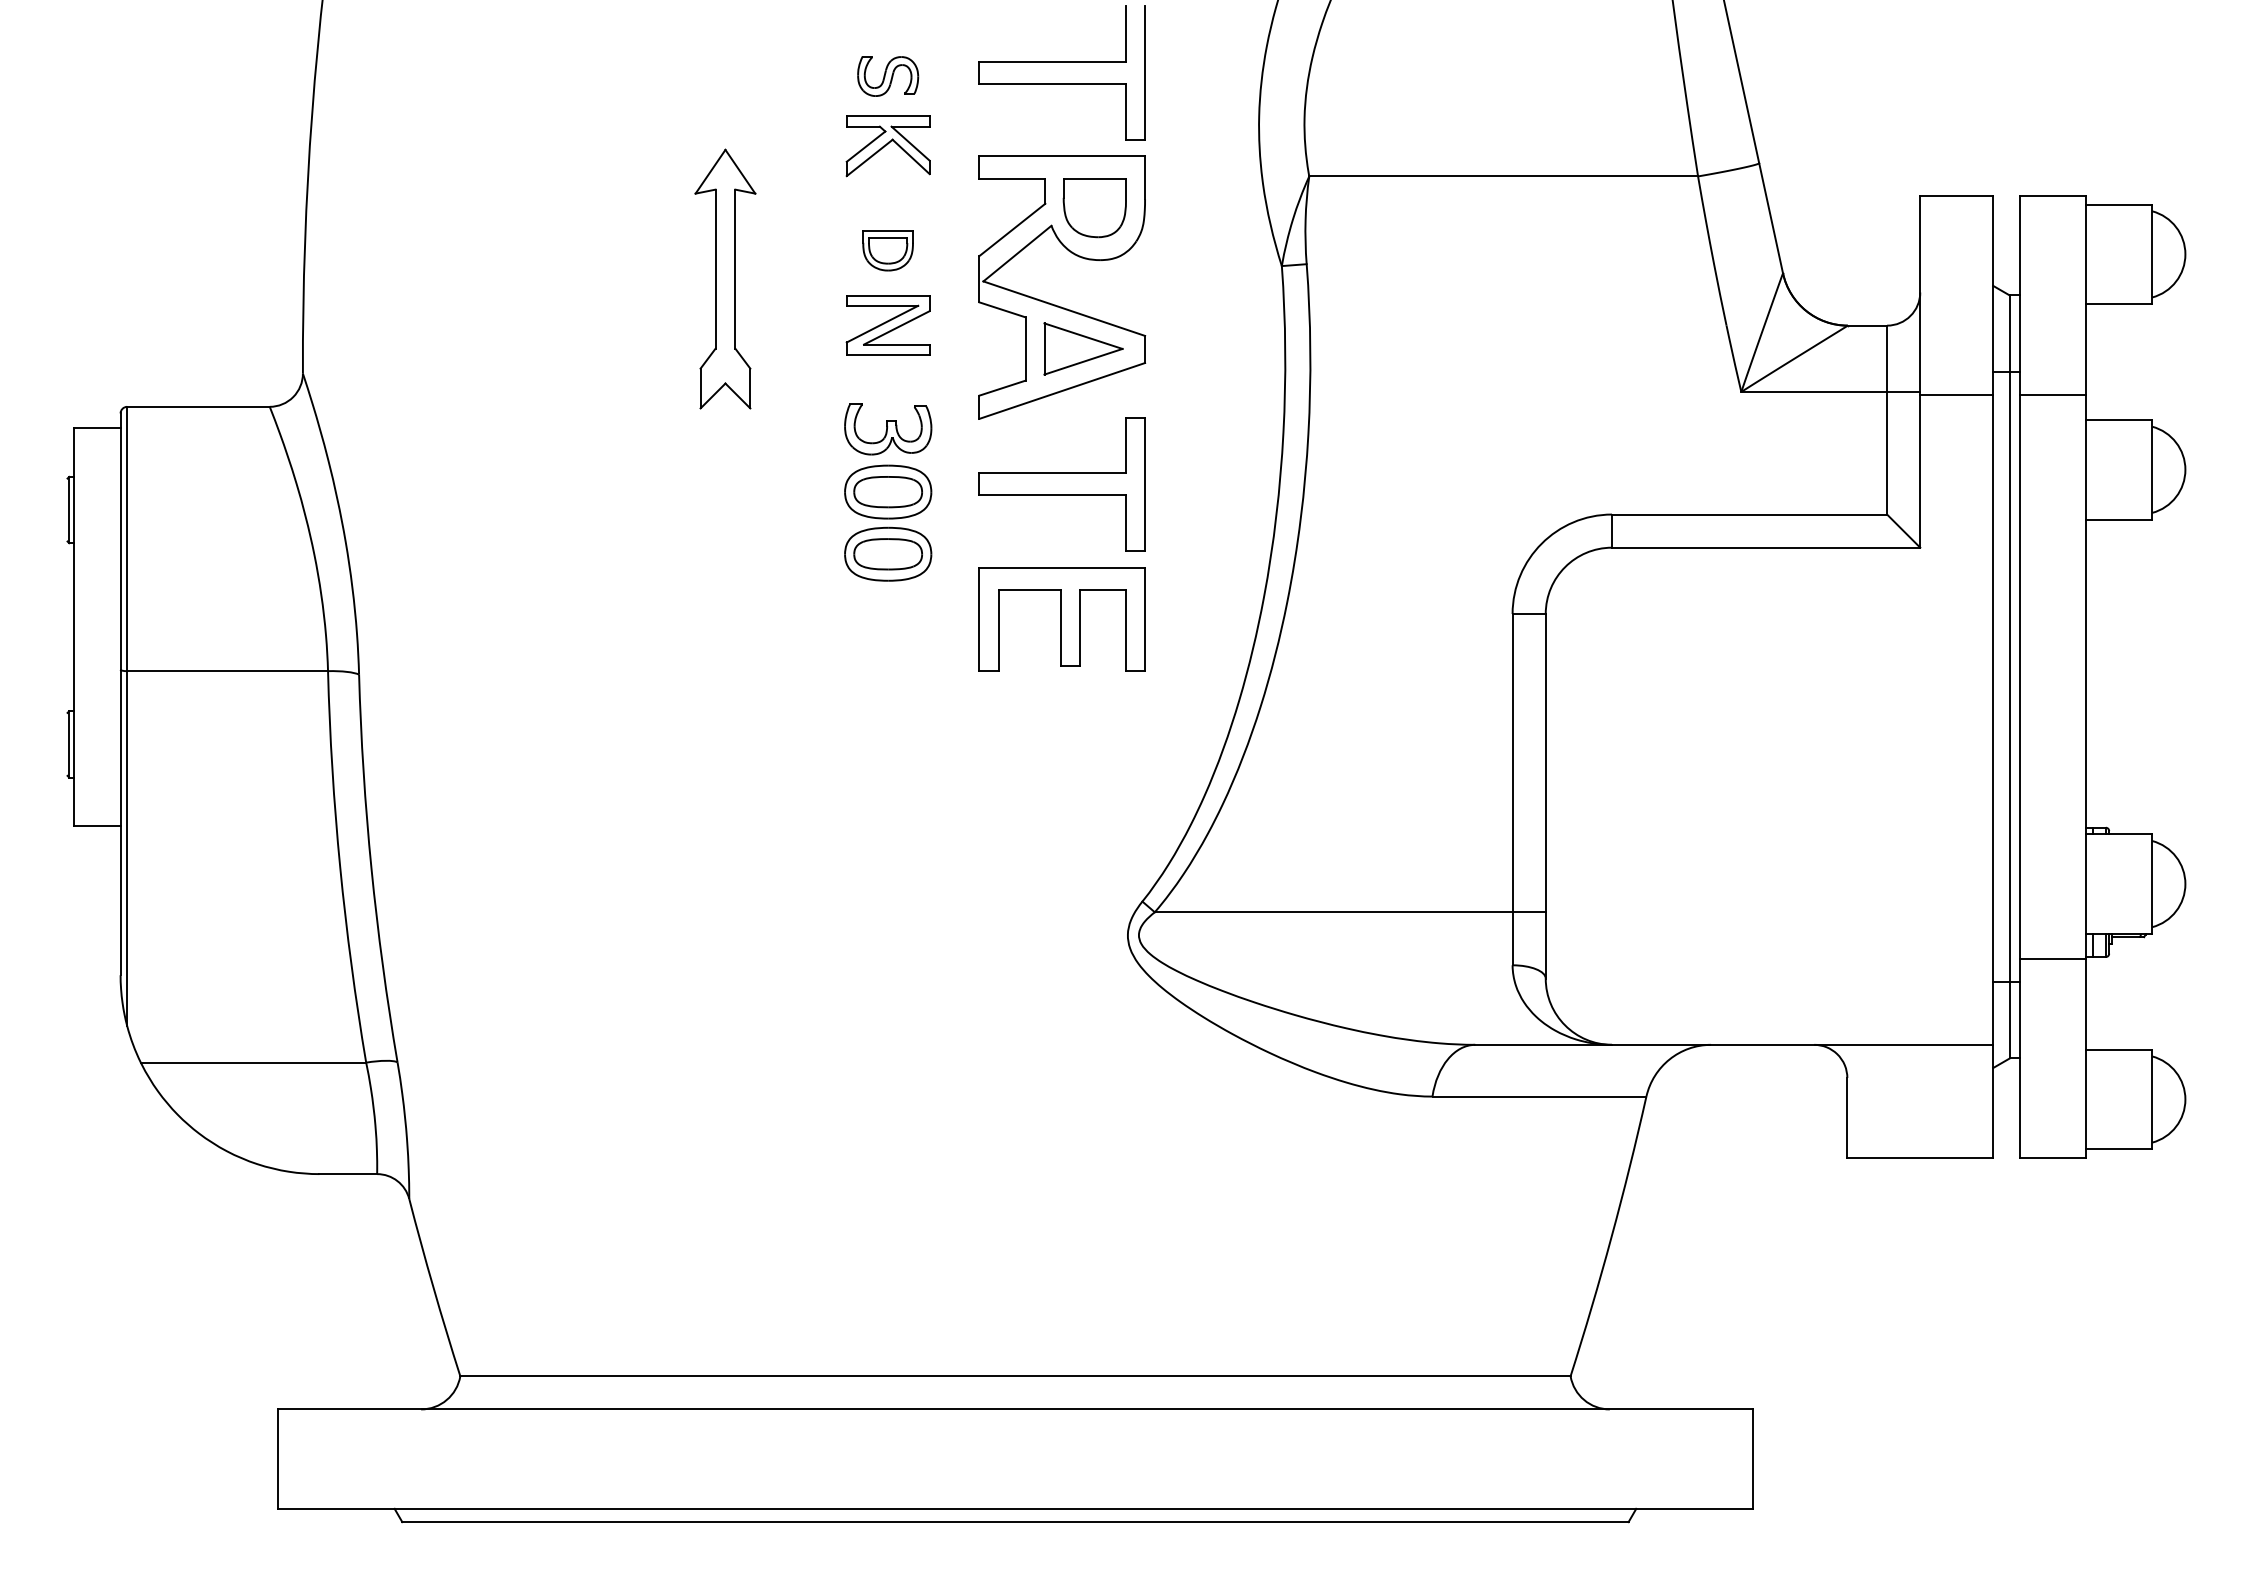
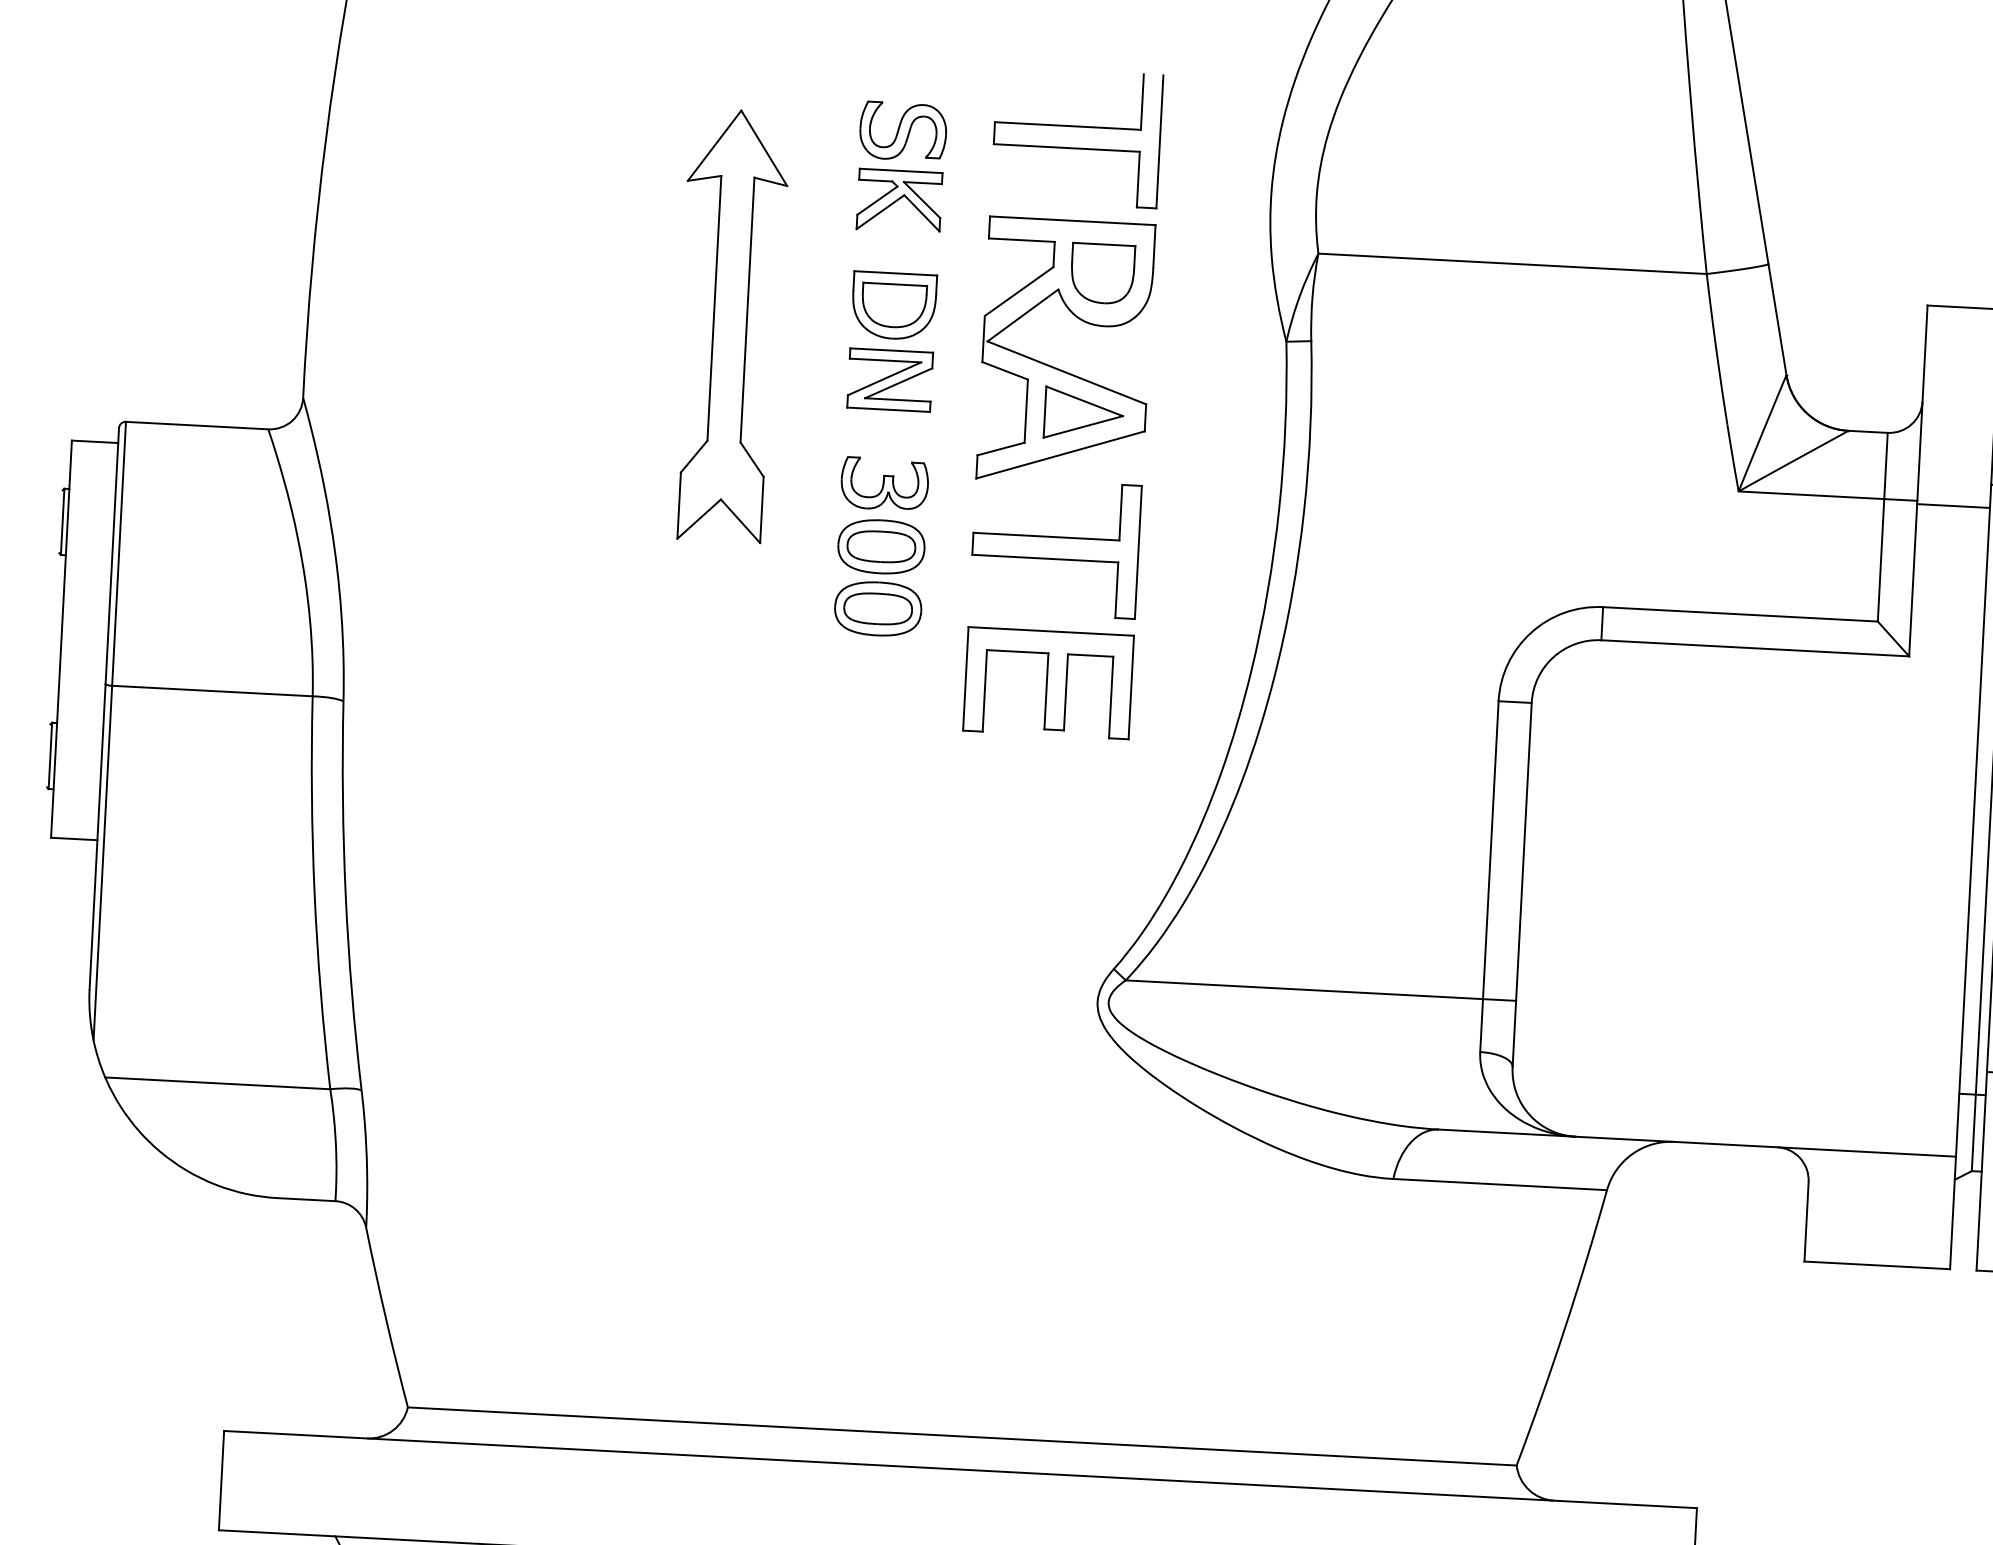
part: (887, 76) -> (902, 131), size x1.43
part: (887, 250) -> (893, 305), size x1.67
part: (725, 278) -> (730, 325), size x1.67

